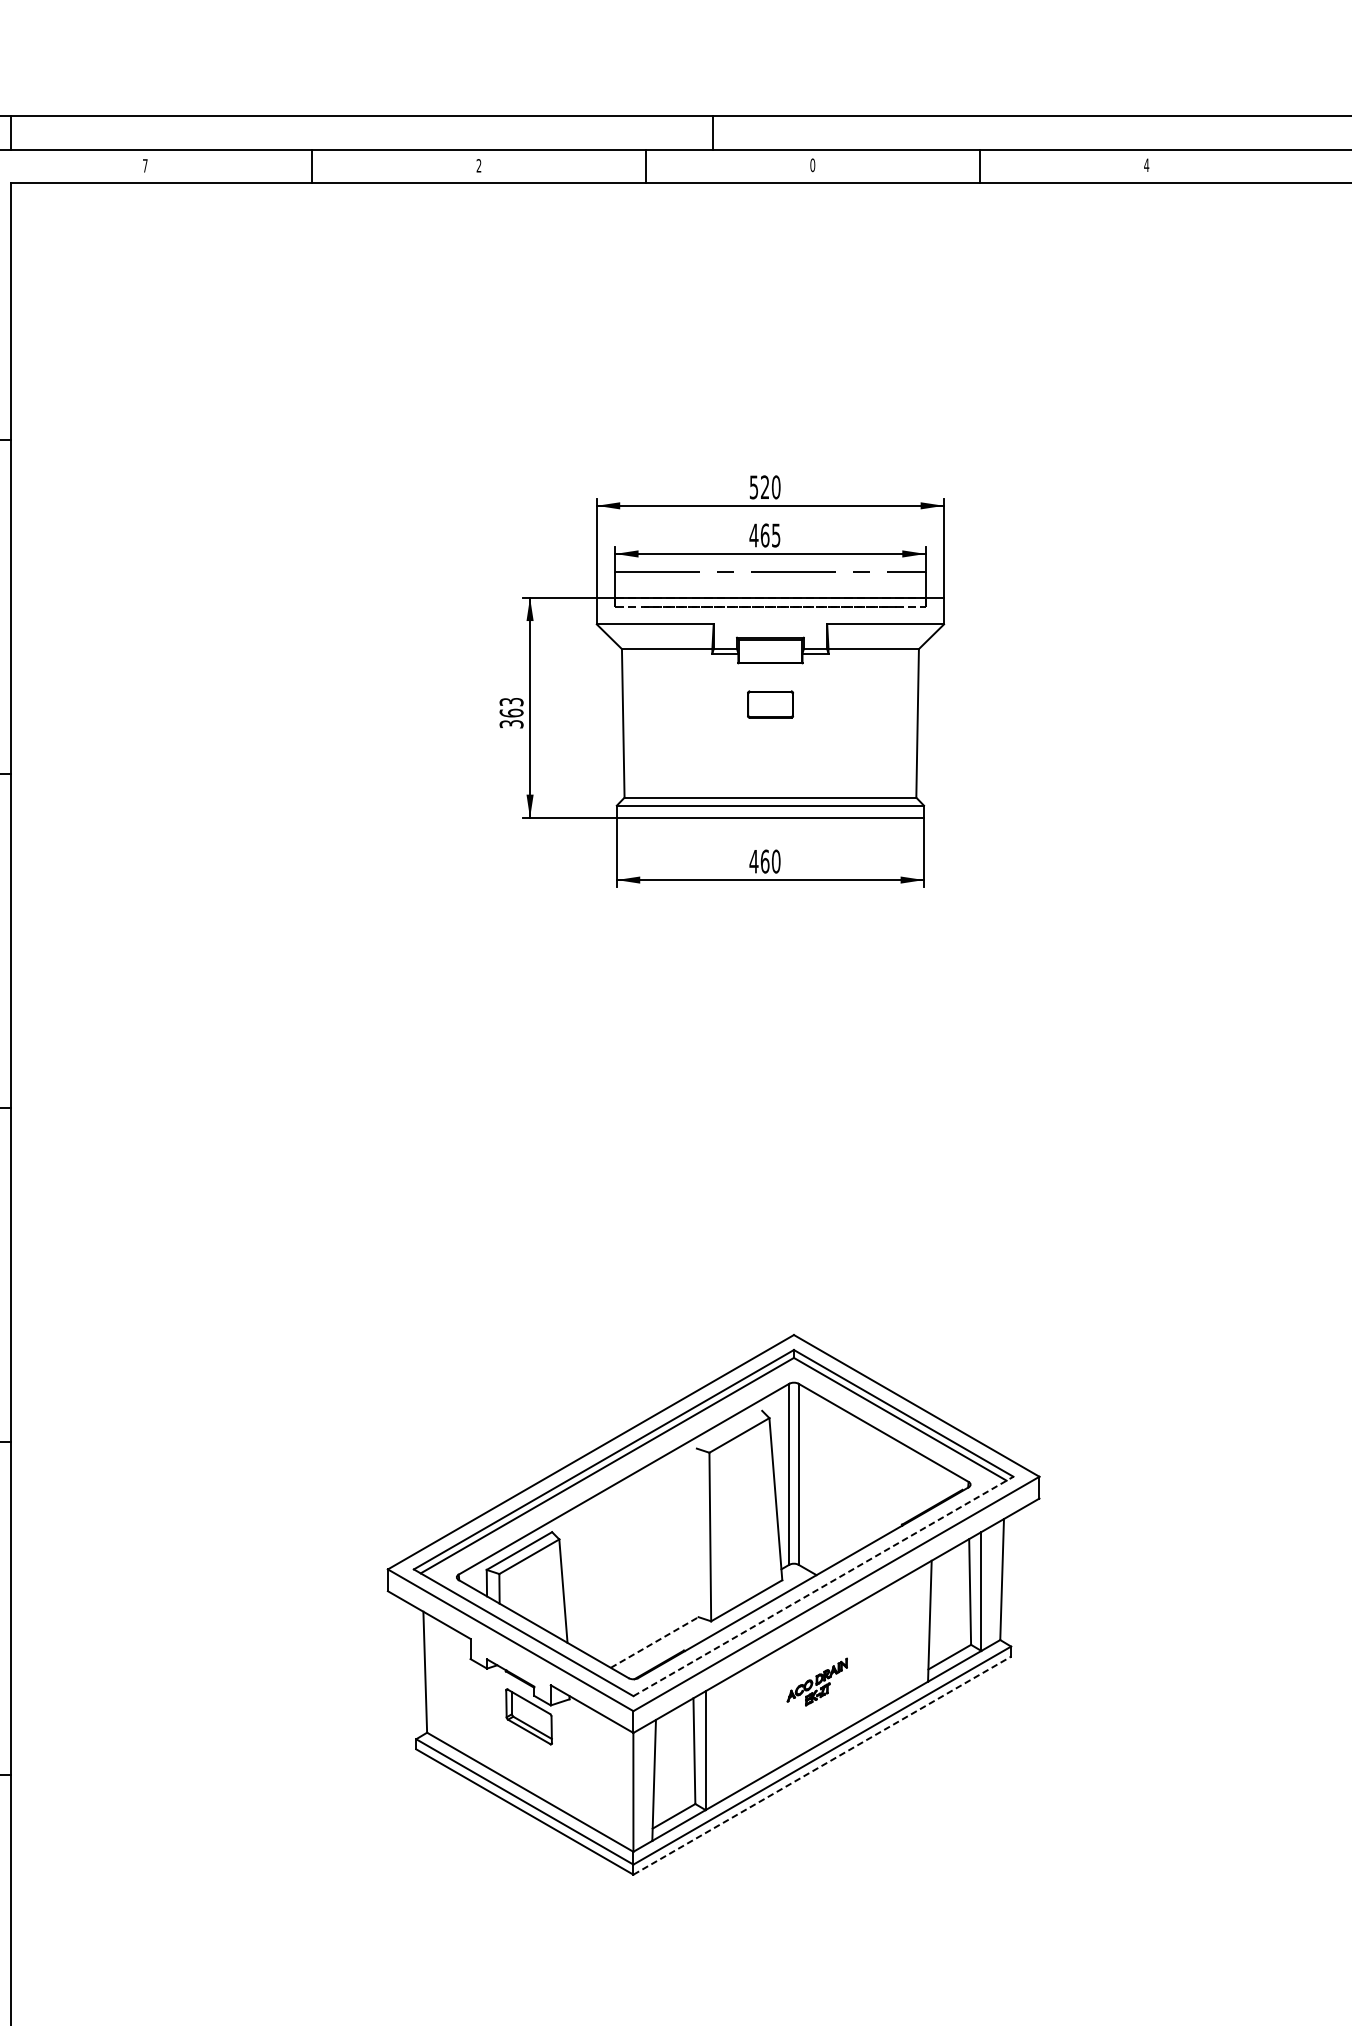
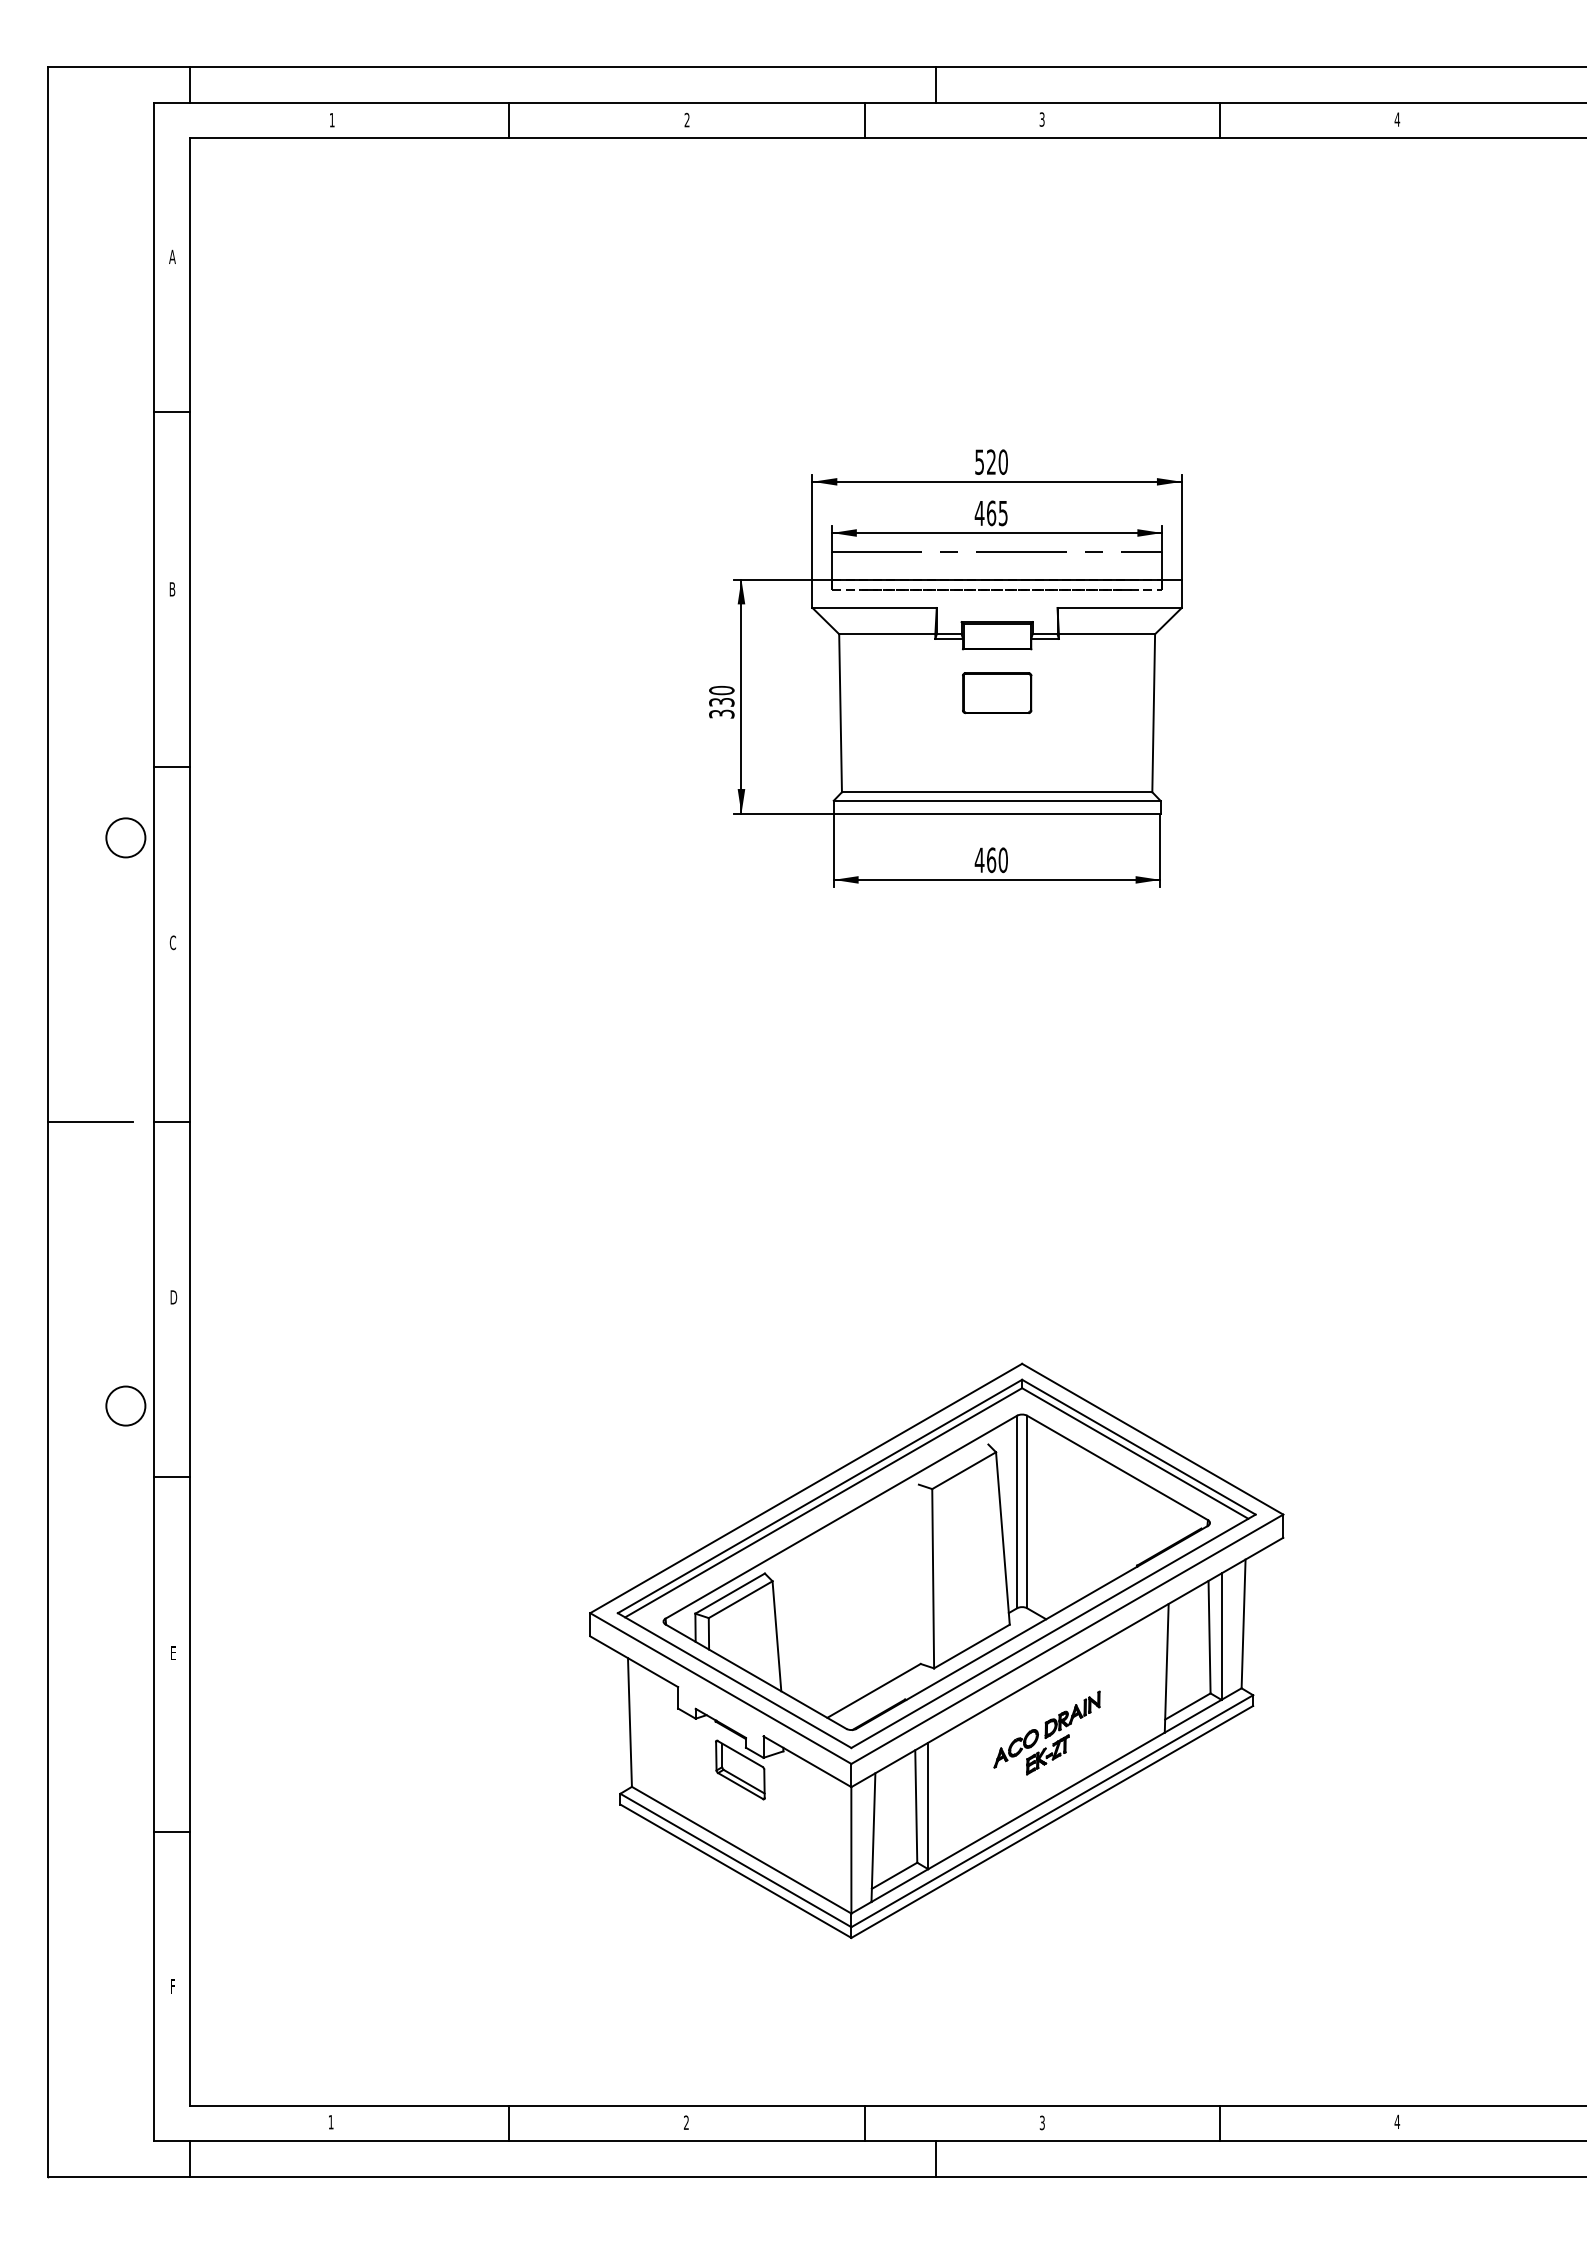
text: (812, 165) -> (1041, 119), 0 -> 3
text: (144, 166) -> (331, 120), 7 -> 1
part: (770, 704) -> (997, 693), size x1.43
text: (511, 706) -> (721, 695), 363 -> 330
line: (823, 1586) -> (1053, 1631), dashed -> solid
line: (655, 1642) -> (874, 1690), dashed -> solid
part: (816, 1681) -> (1046, 1732), size x1.67
line: (822, 1765) -> (1052, 1821), dashed -> solid

